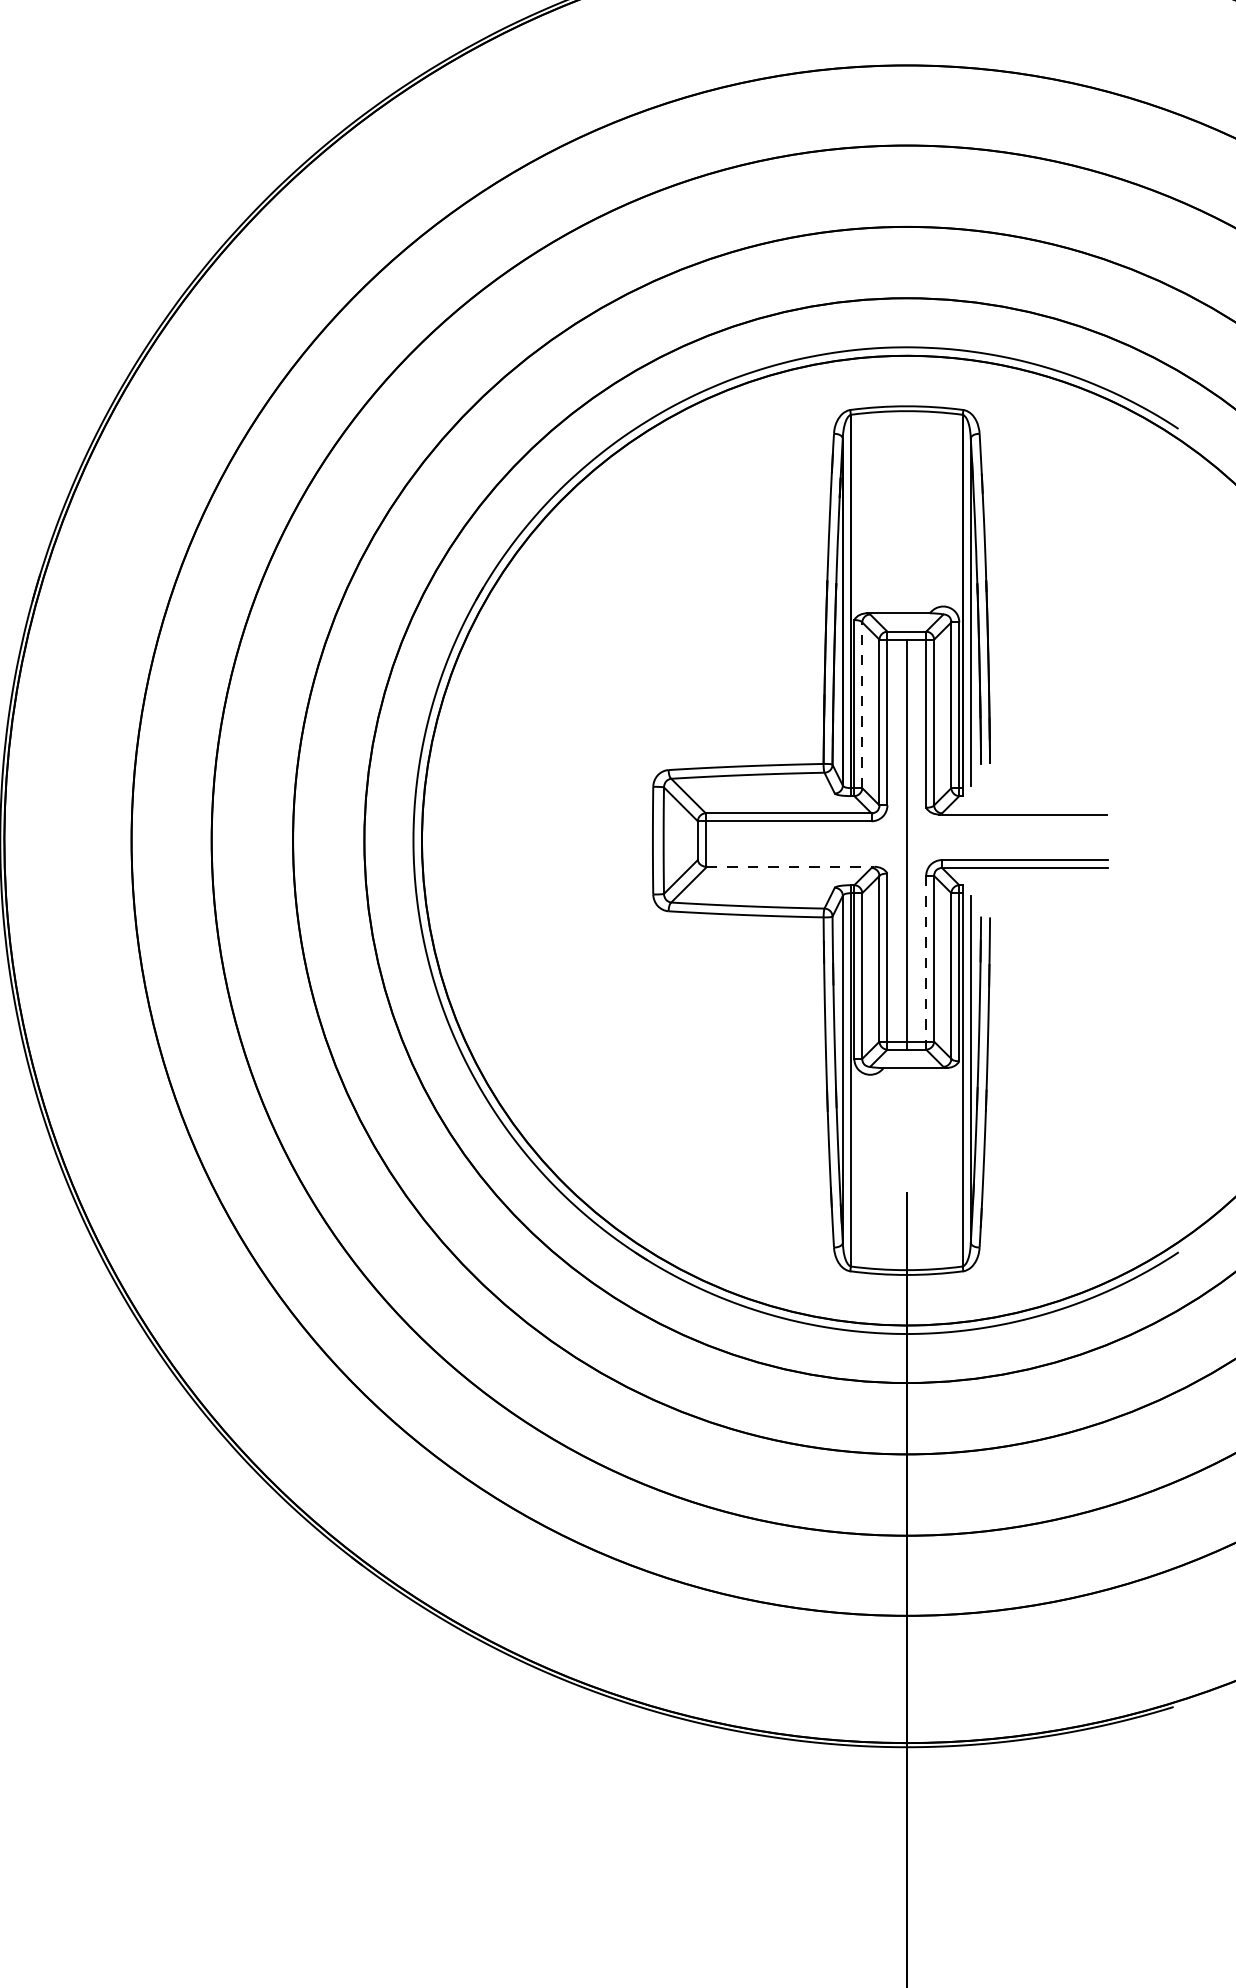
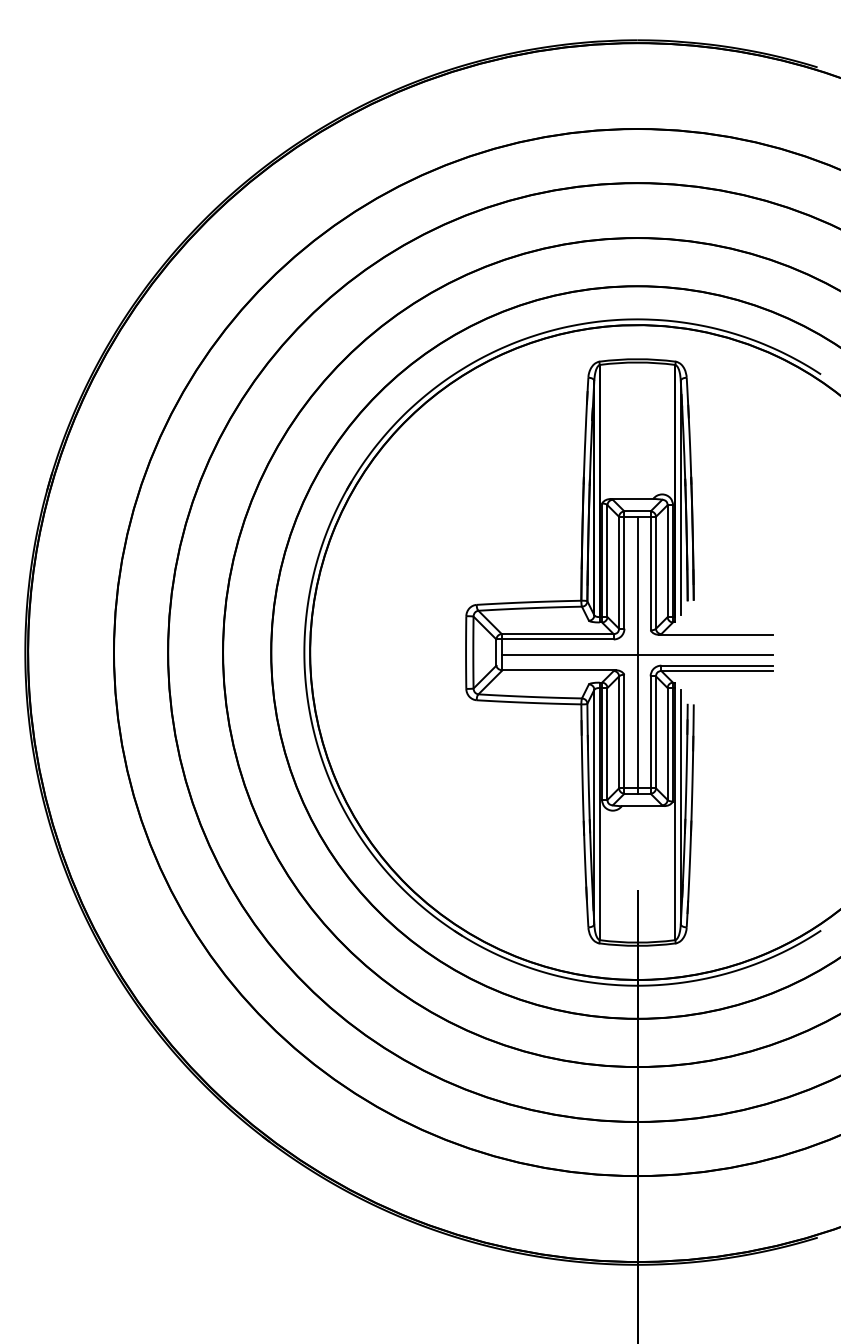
line: (862, 705) -> (607, 561), dashed -> solid
line: (906, 843) -> (637, 654), added
line: (791, 867) -> (559, 670), dashed -> solid
line: (925, 959) -> (650, 732), dashed -> solid

